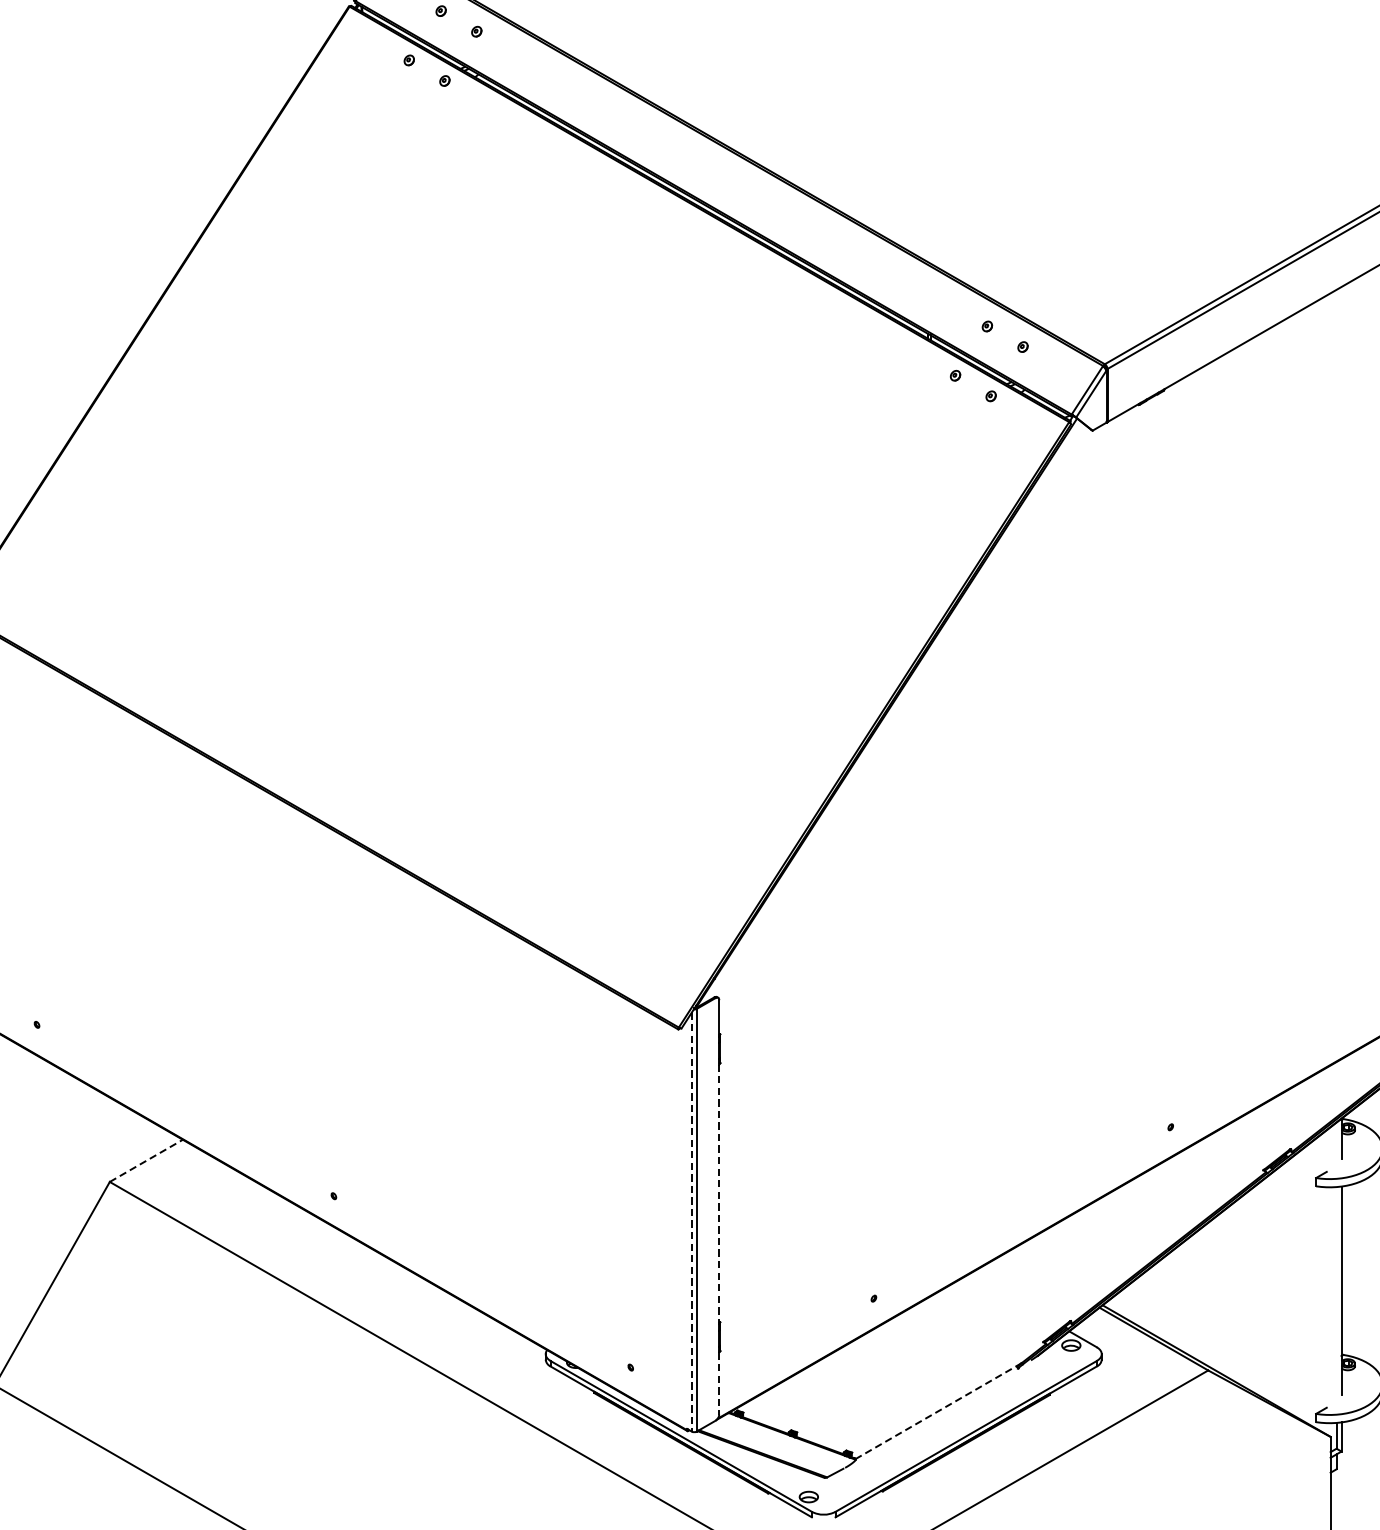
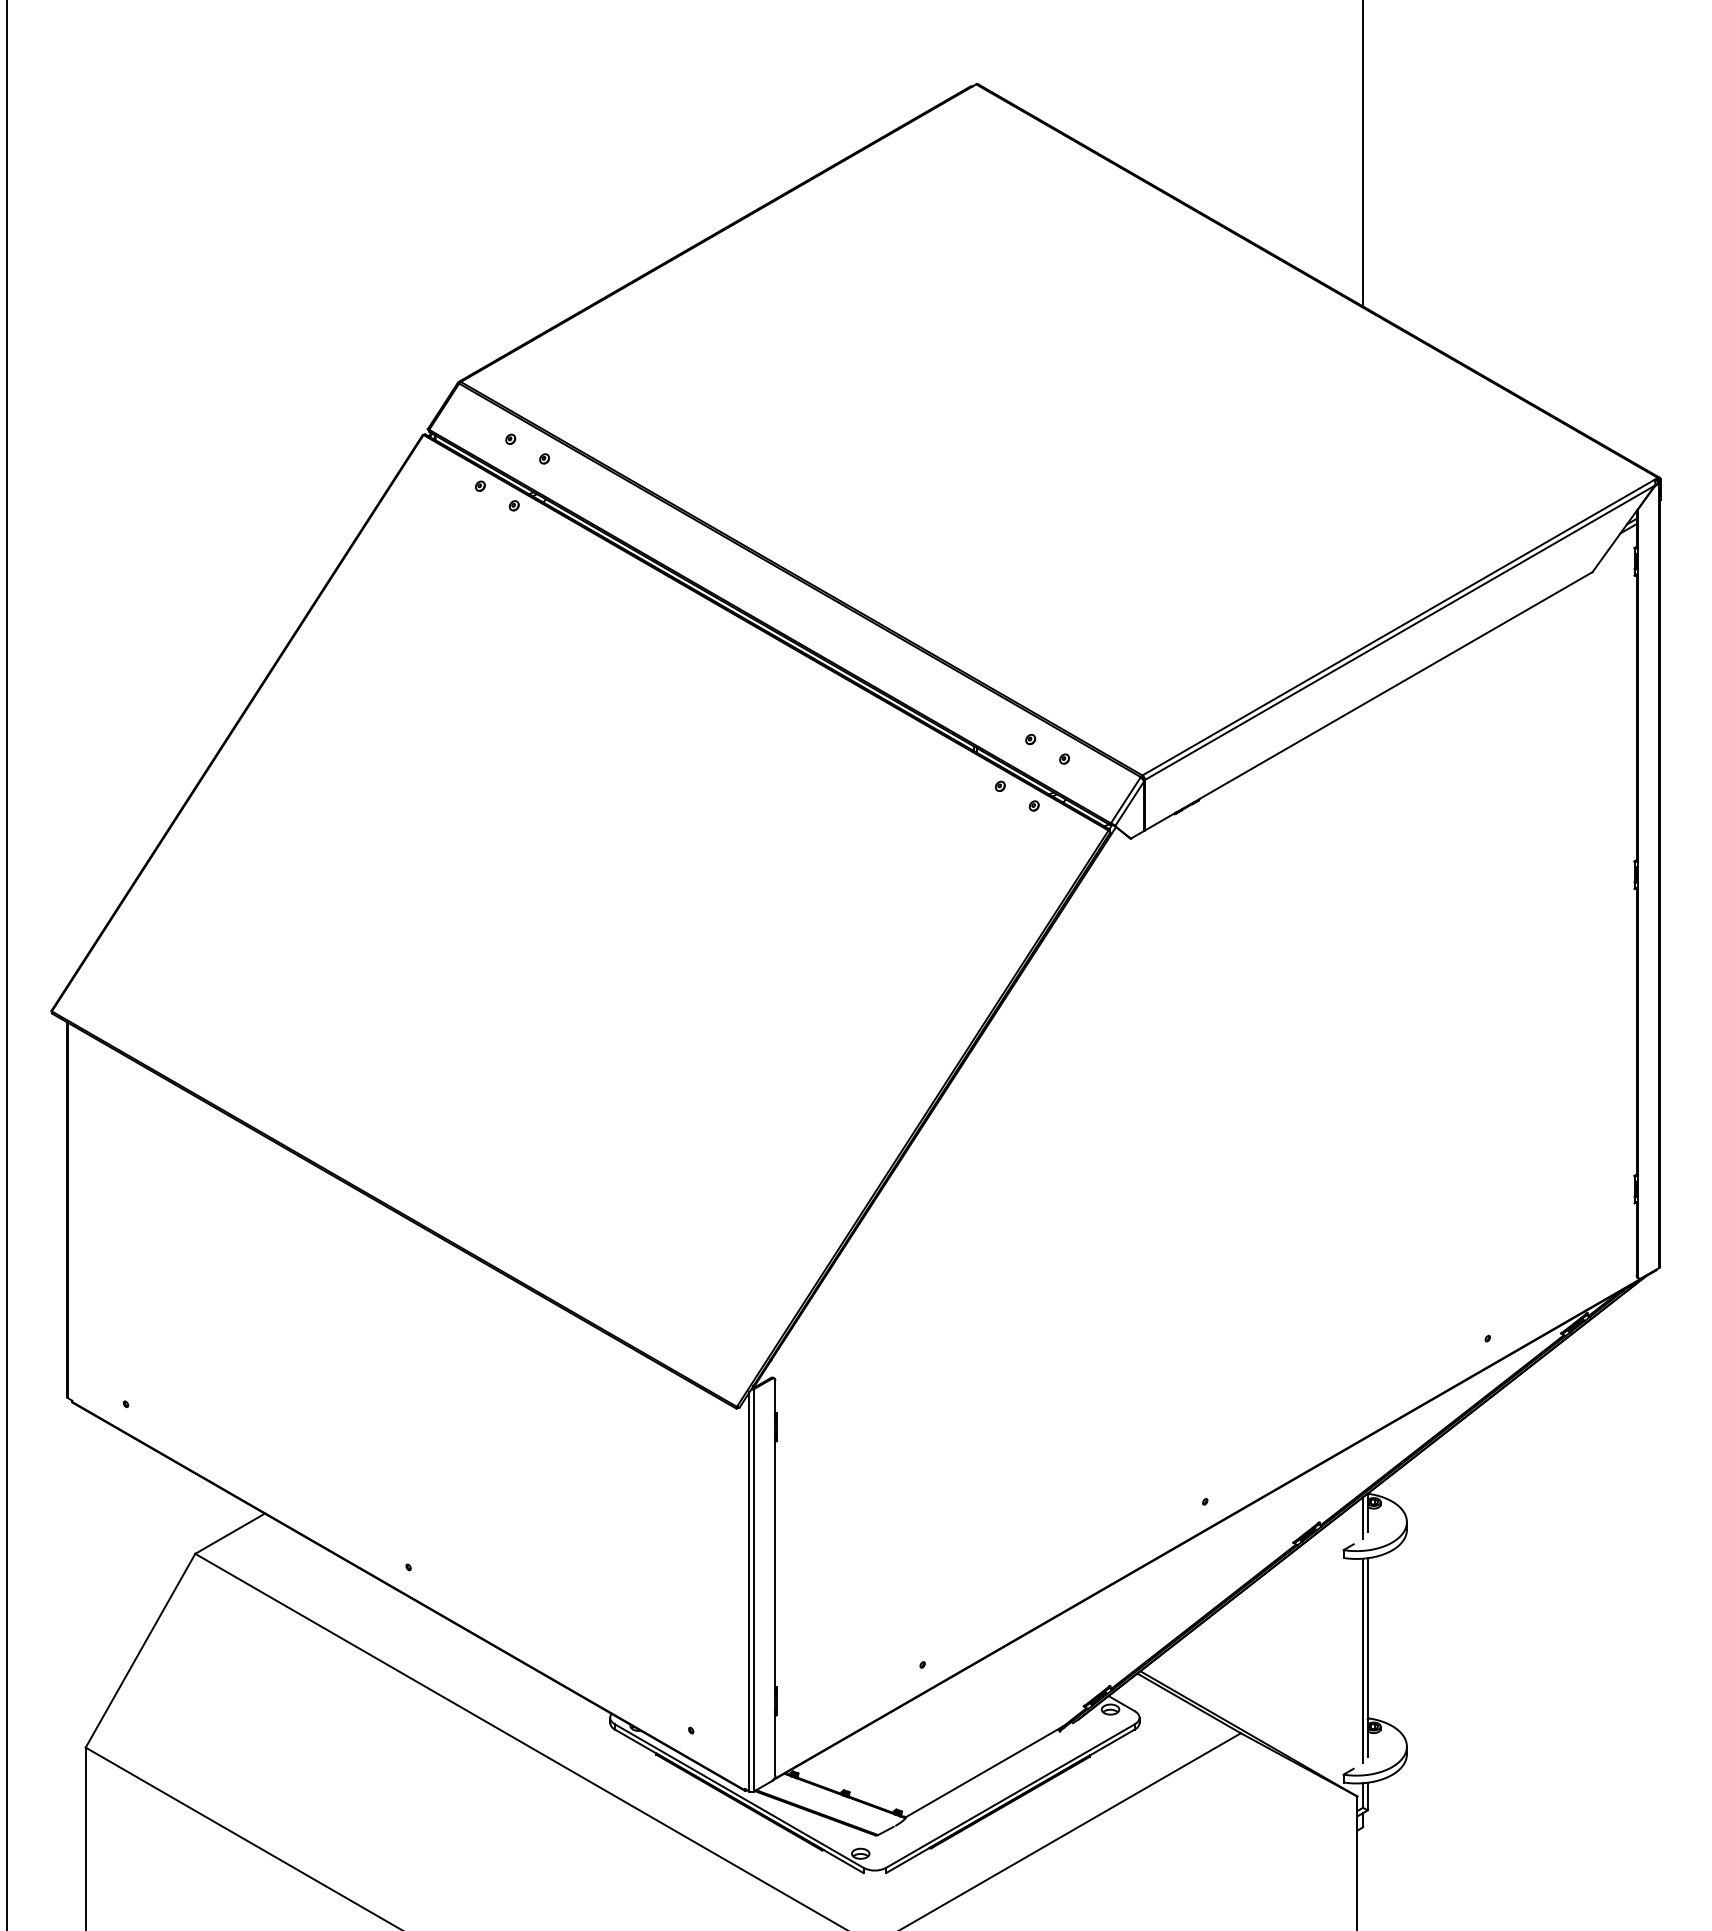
line: (1337, 1143) -> (1363, 1517), added
line: (146, 1160) -> (230, 1533), dashed -> solid
line: (719, 1195) -> (775, 1566), dashed -> solid
line: (692, 1222) -> (749, 1592), dashed -> solid
line: (1337, 1294) -> (1363, 1660), added
line: (719, 1383) -> (775, 1745), dashed -> solid
line: (938, 1411) -> (984, 1772), dashed -> solid

